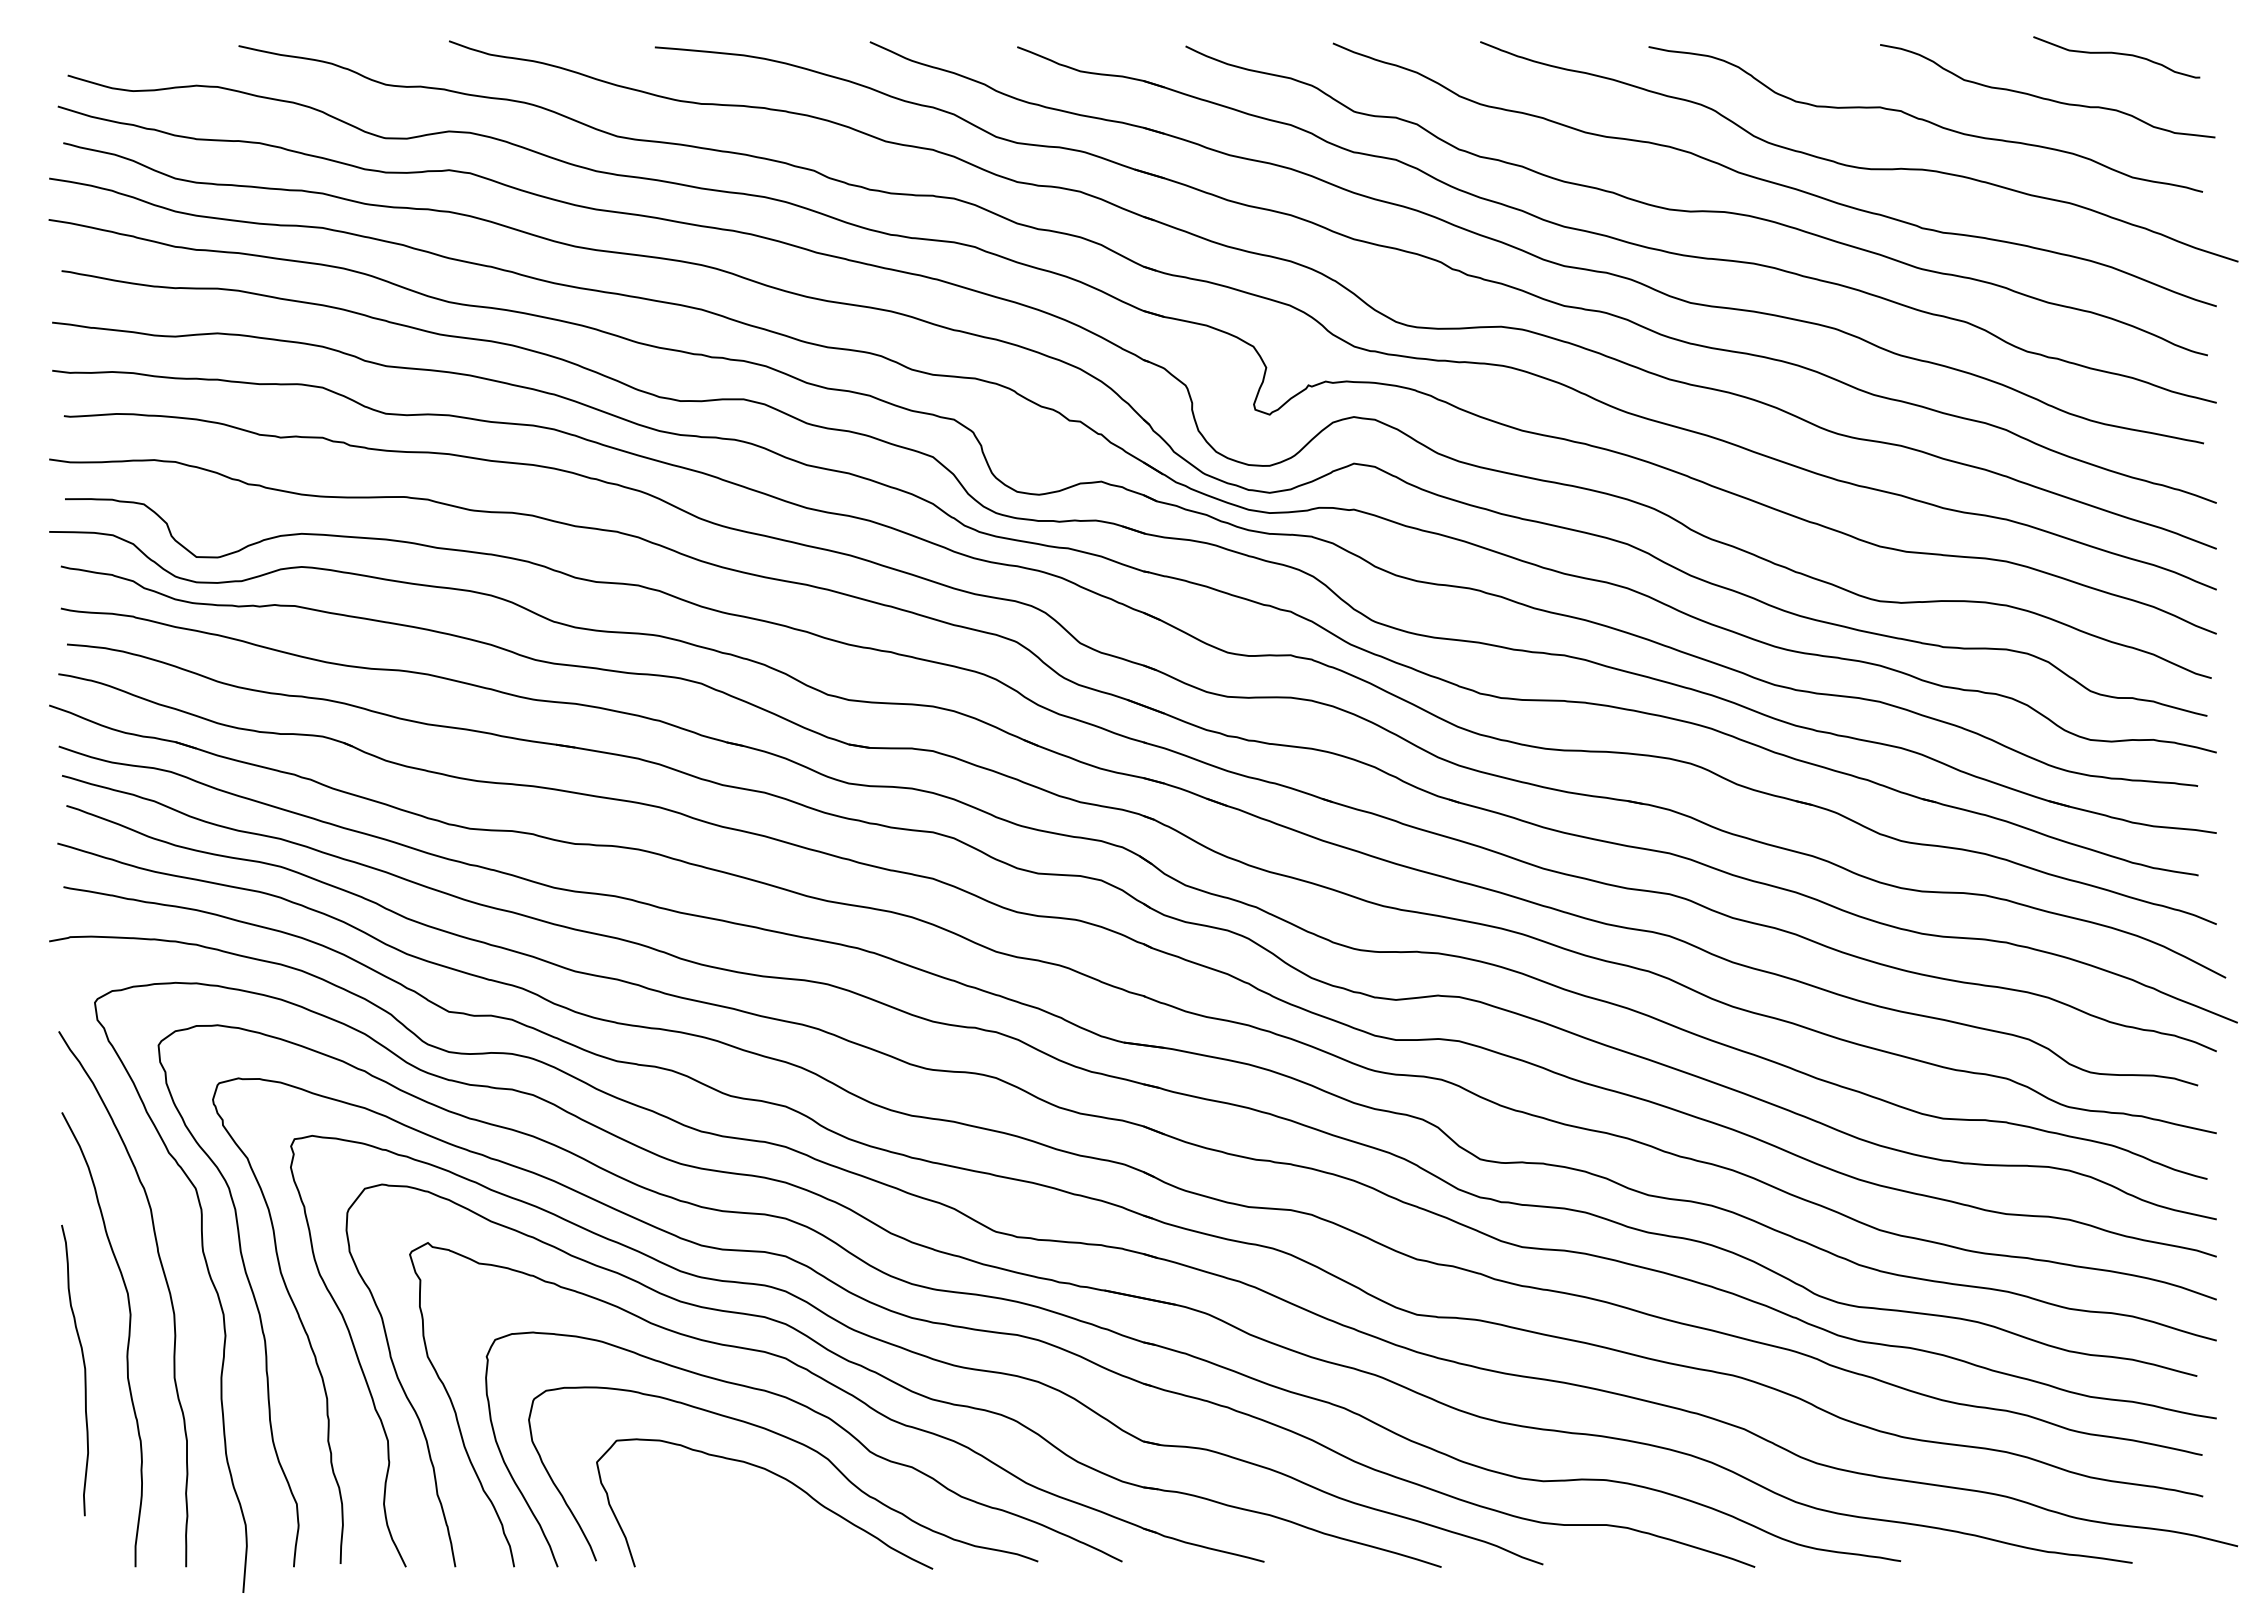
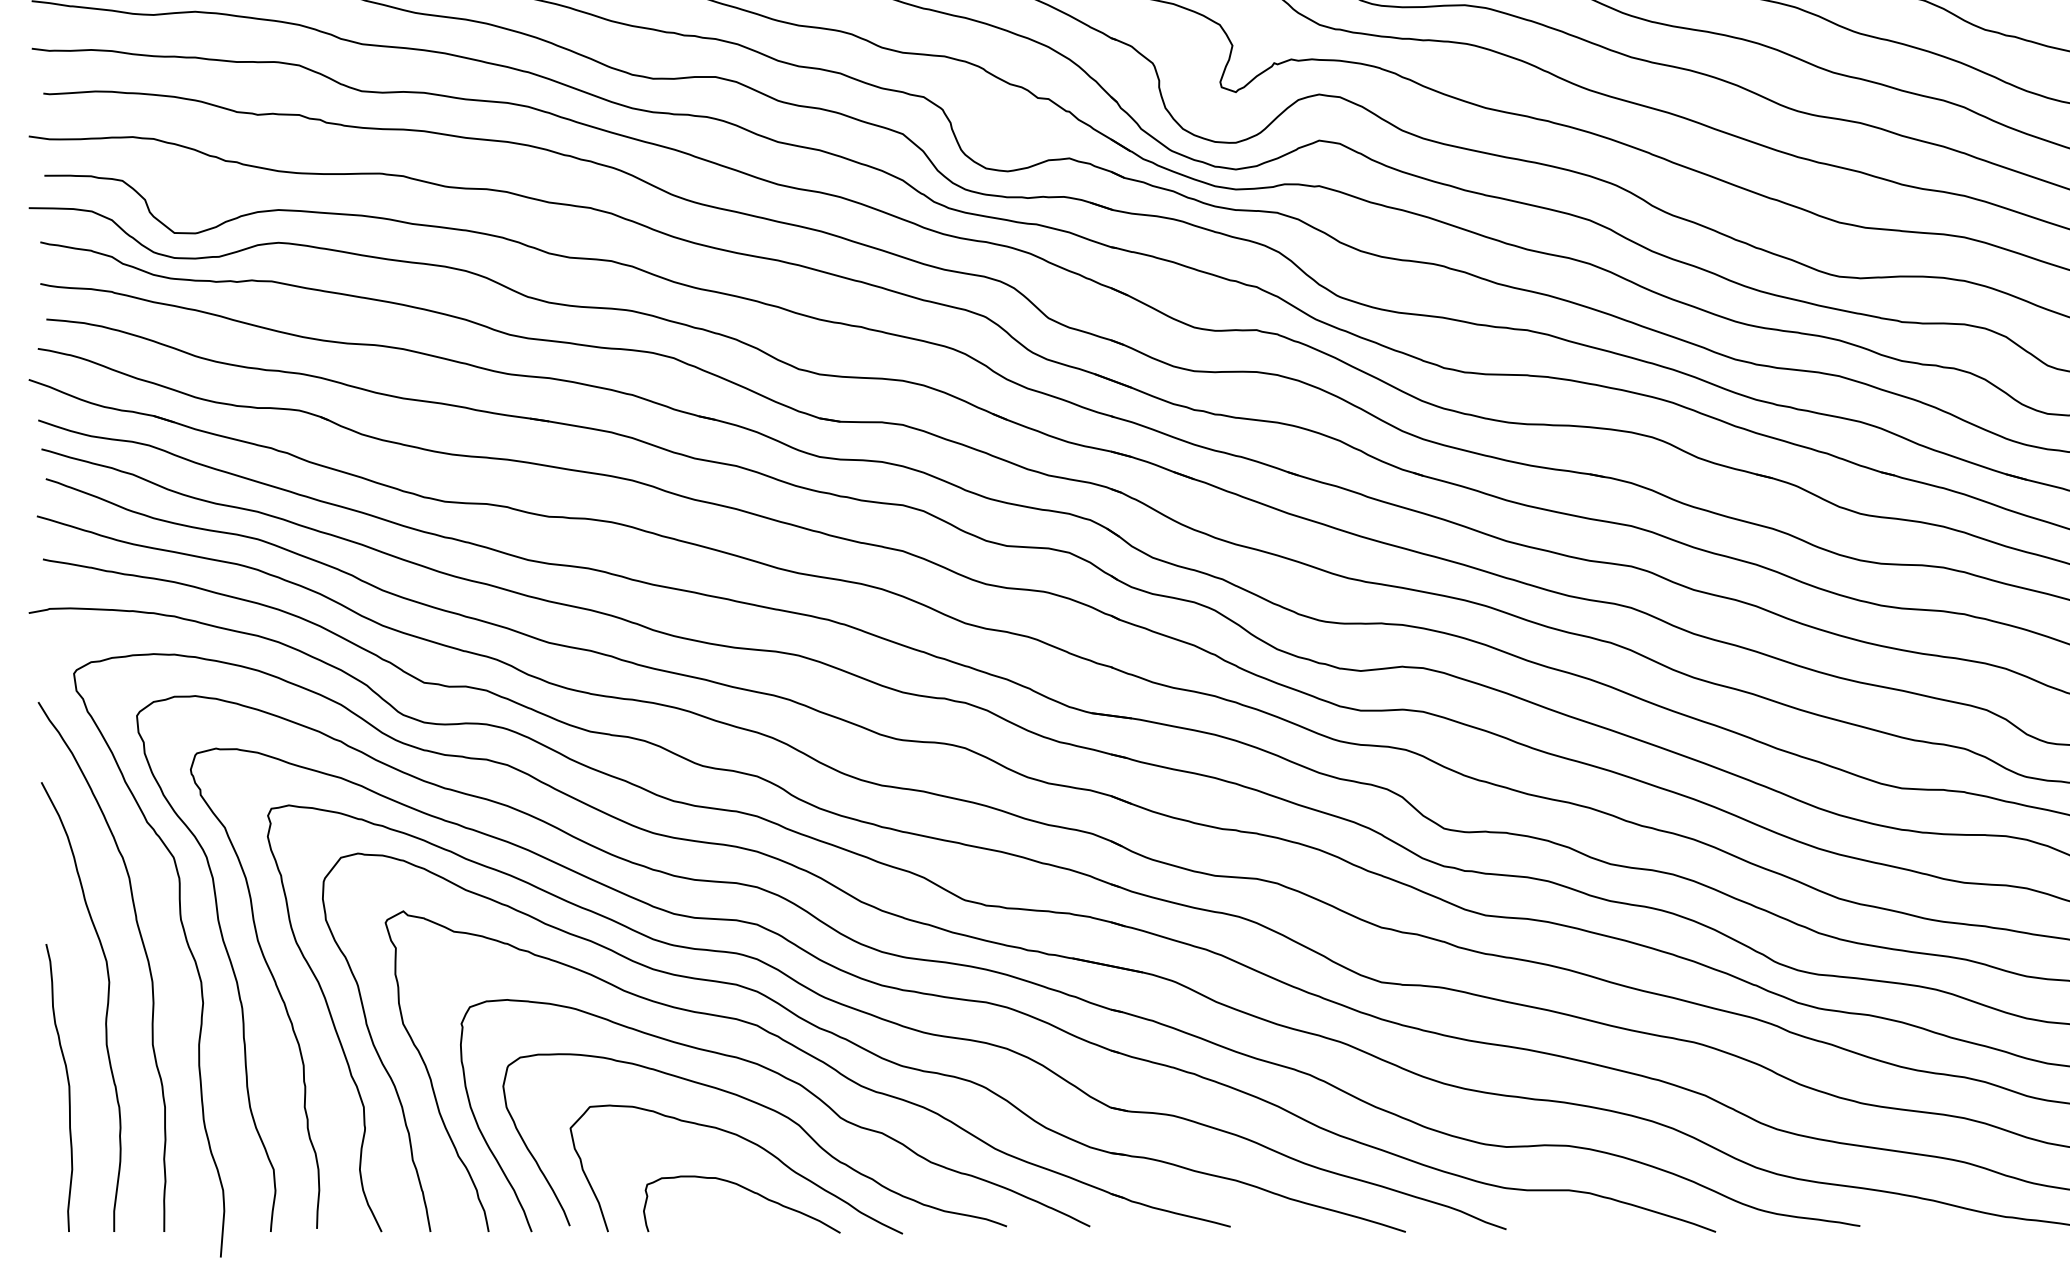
curve: (83, 1366) -> (67, 1083), moved
curve: (776, 1525) -> (748, 1190), added

